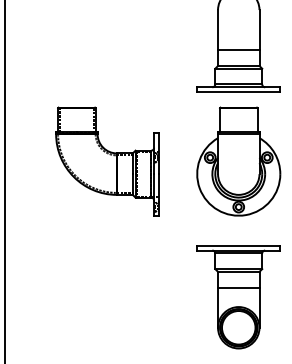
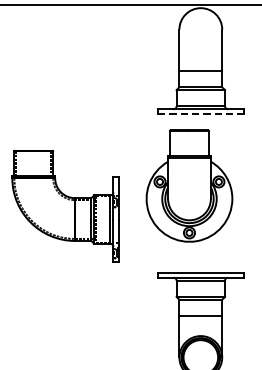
line: (238, 92) -> (200, 114), solid -> dashed
part: (107, 161) -> (65, 206), moved
part: (238, 161) -> (189, 185), moved

